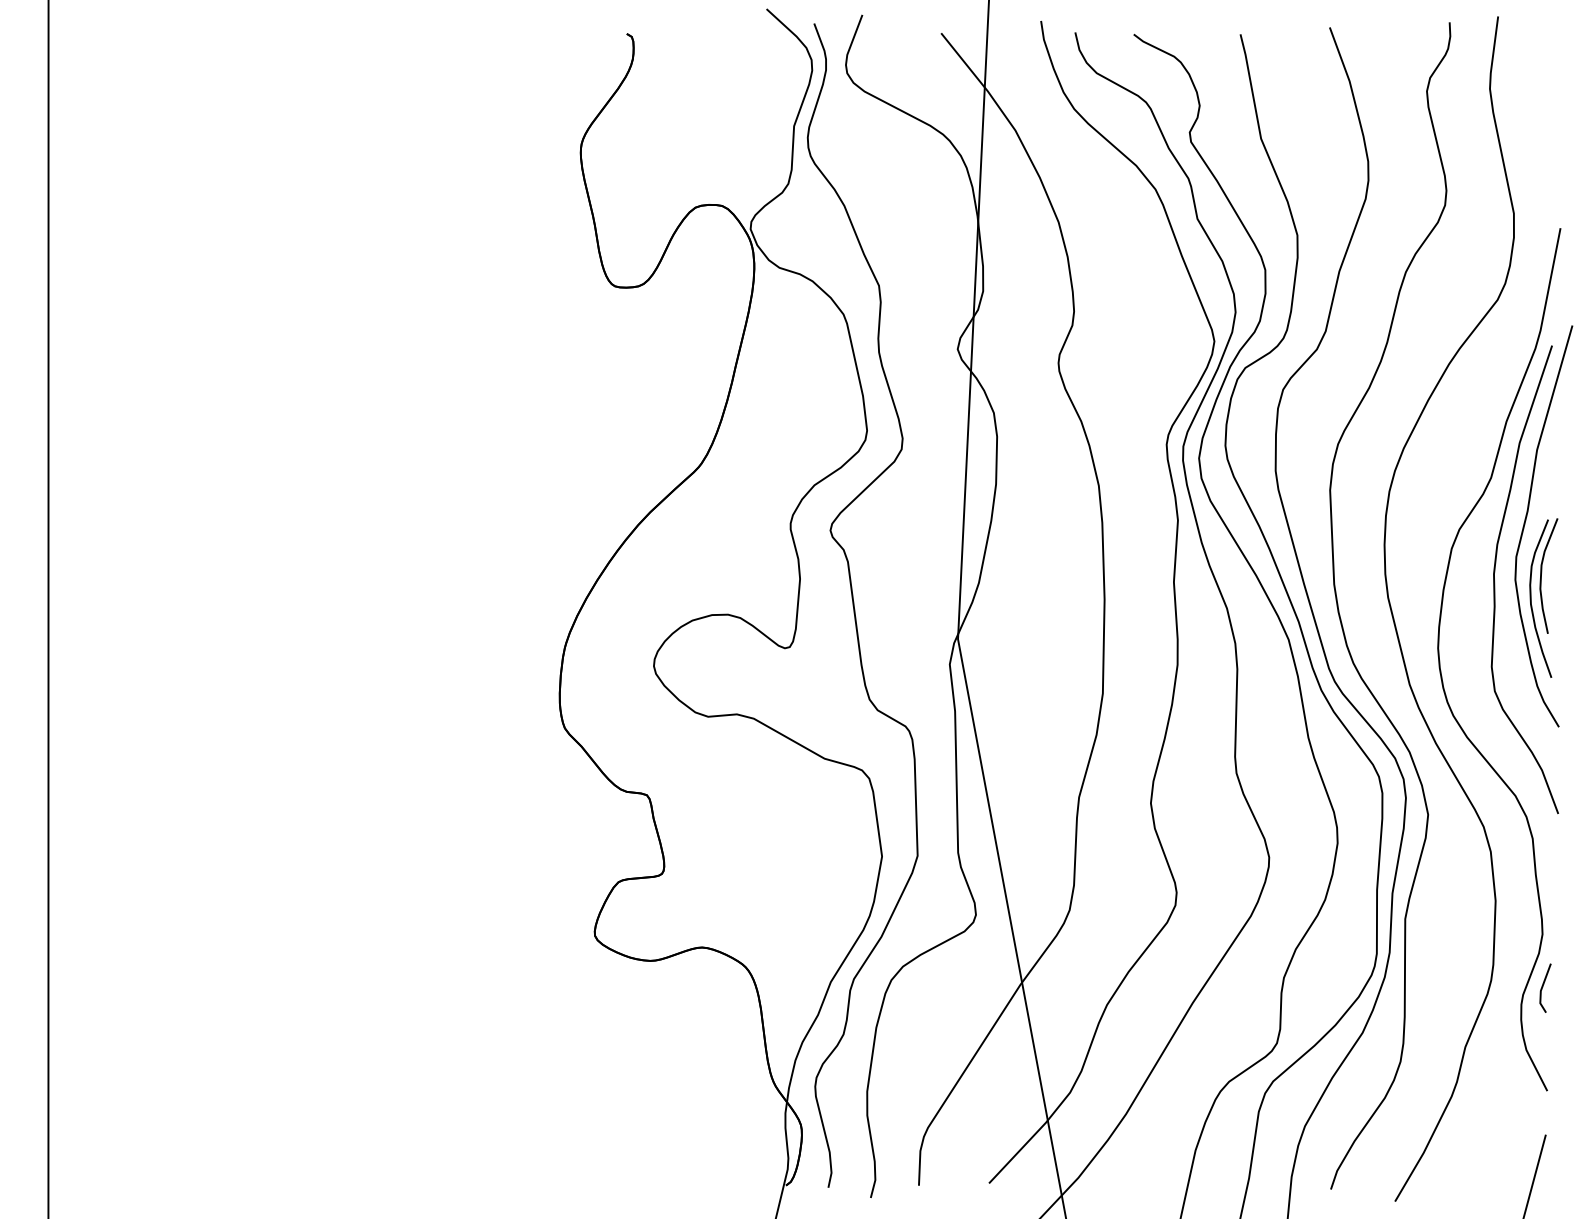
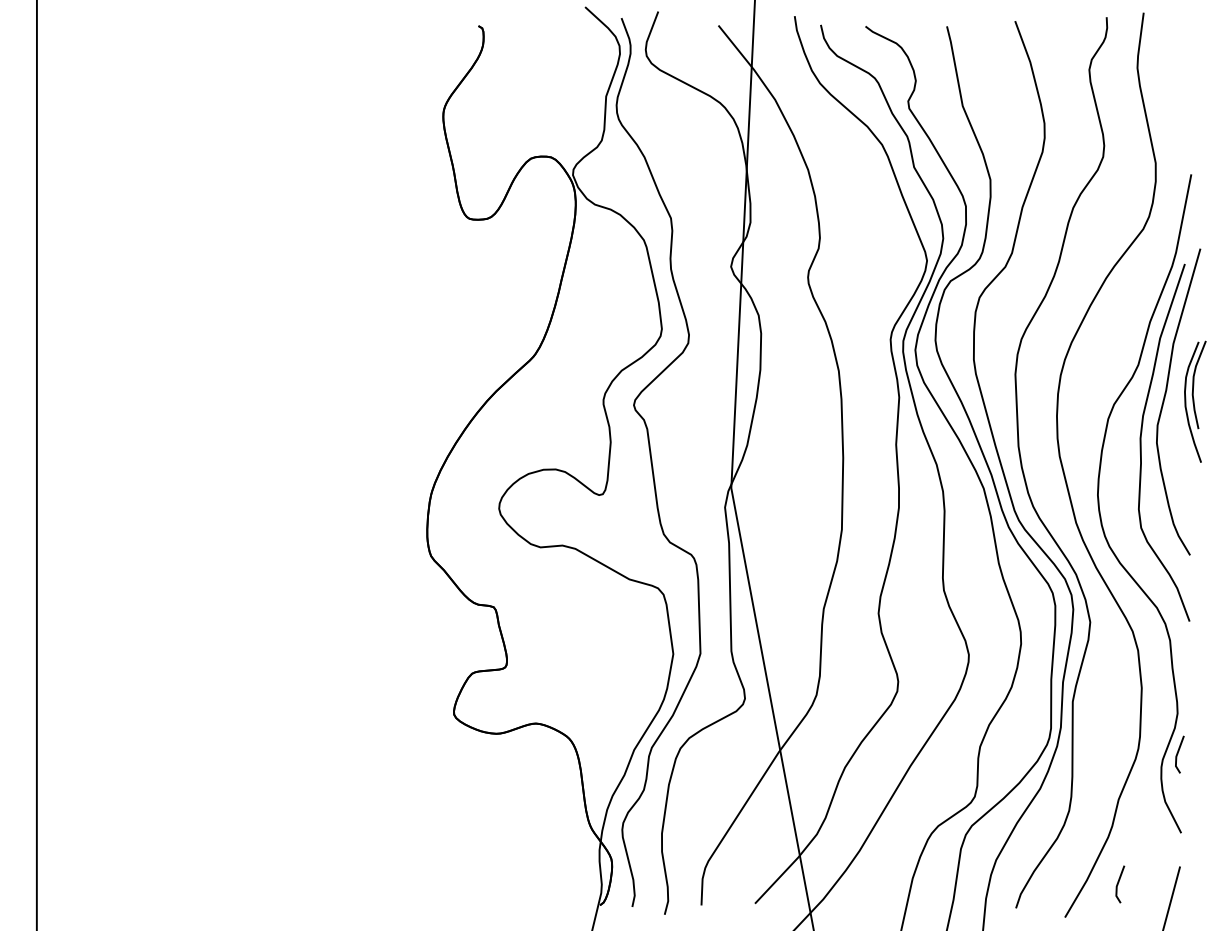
part: (1543, 597) -> (1195, 401), moved
line: (1465, 1157) -> (1118, 883), added

